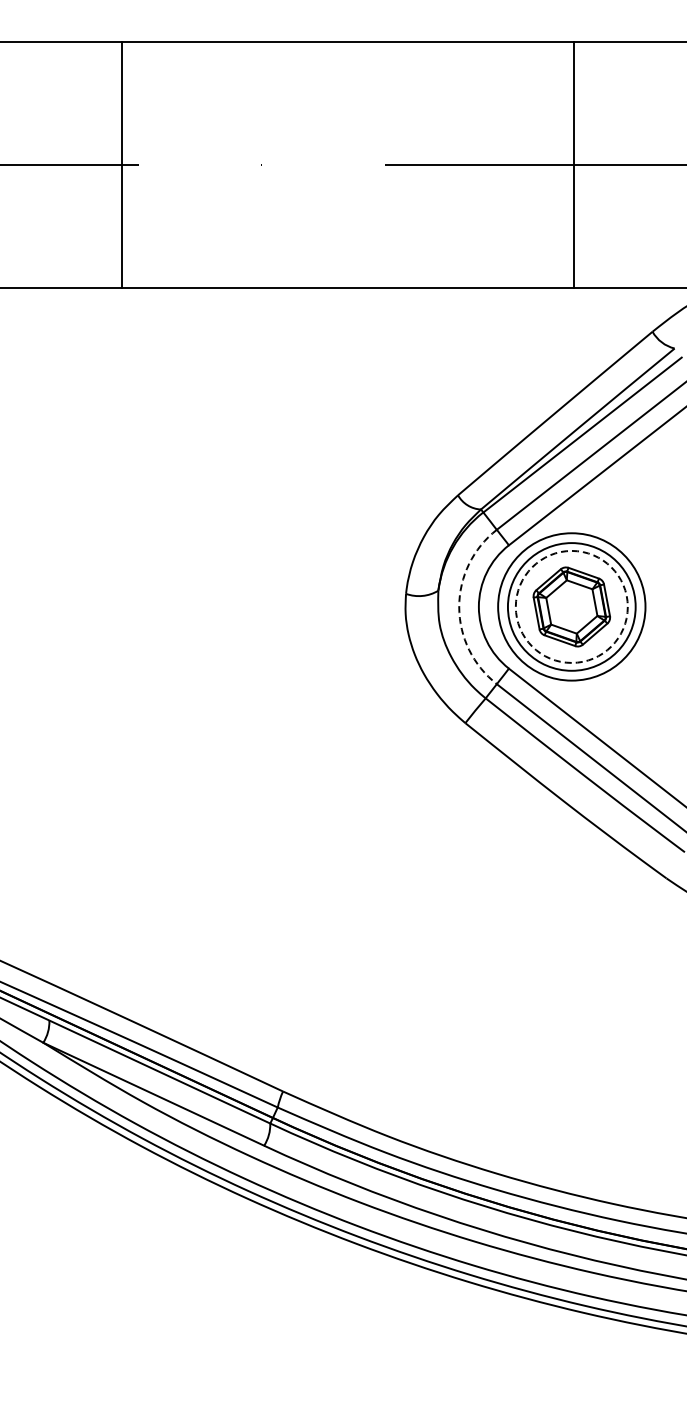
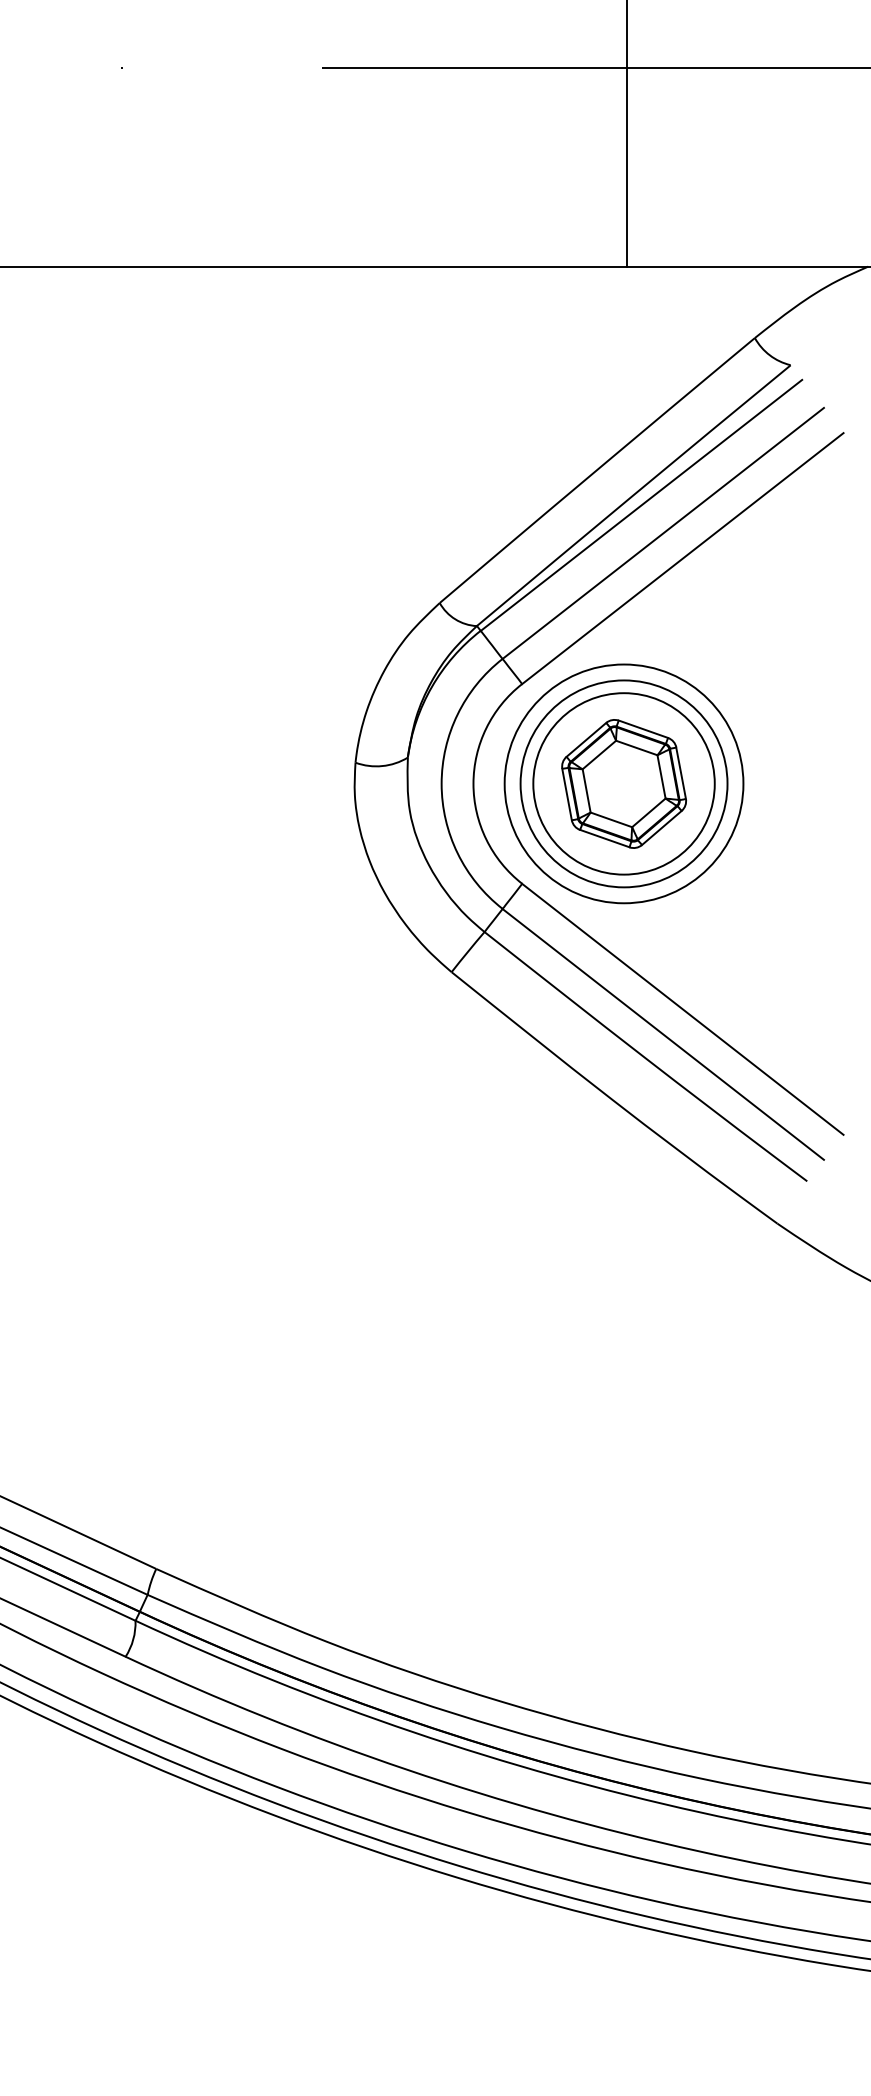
arc: (459, 606) -> (442, 783), dashed -> solid
circle: (571, 606) -> (623, 783), dashed -> solid

